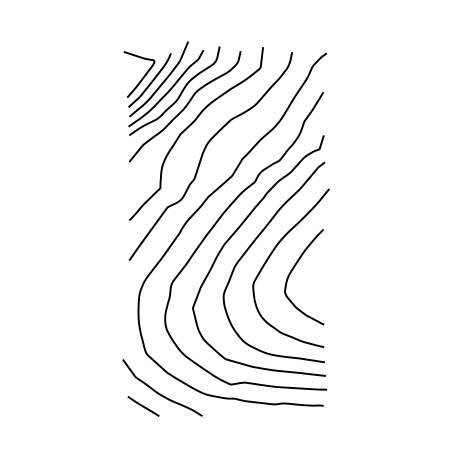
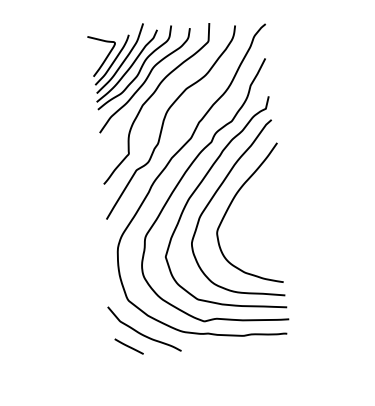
curve: (292, 271) -> (250, 217), removed

